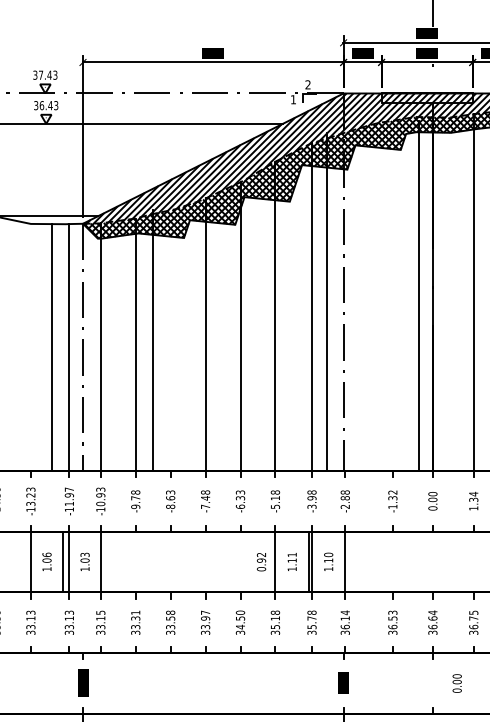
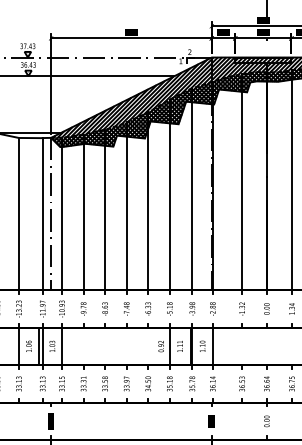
line: (419, 296) -> (242, 182), moved
line: (326, 301) -> (212, 185), moved
line: (153, 339) -> (105, 209), moved
line: (51, 346) -> (18, 213), moved
text: (456, 683) -> (266, 421), moved

